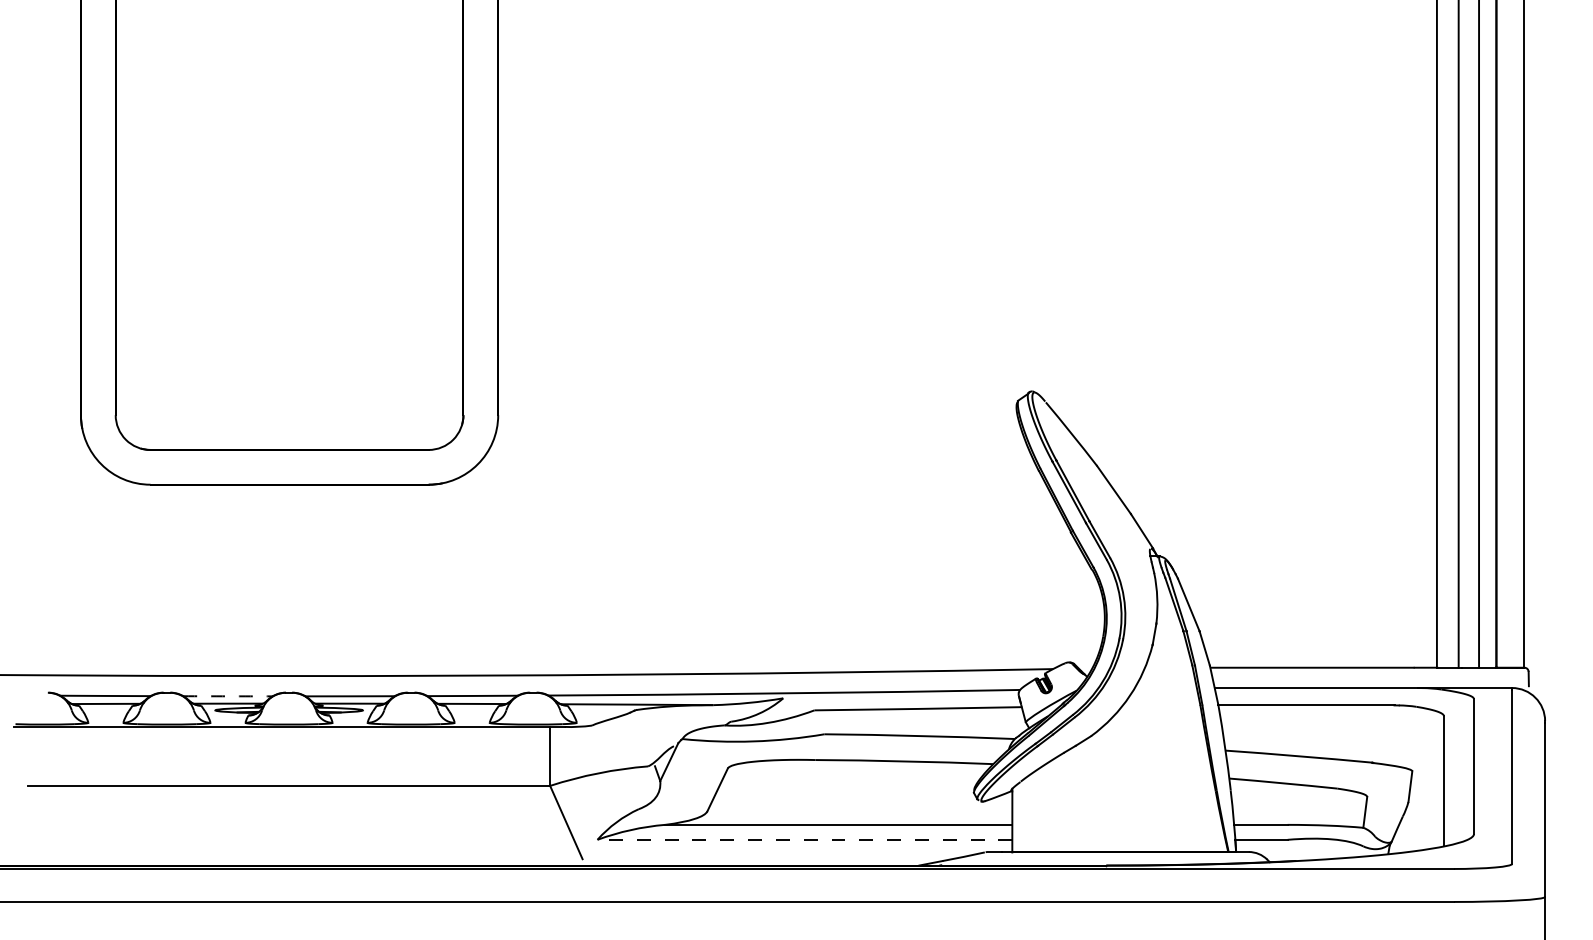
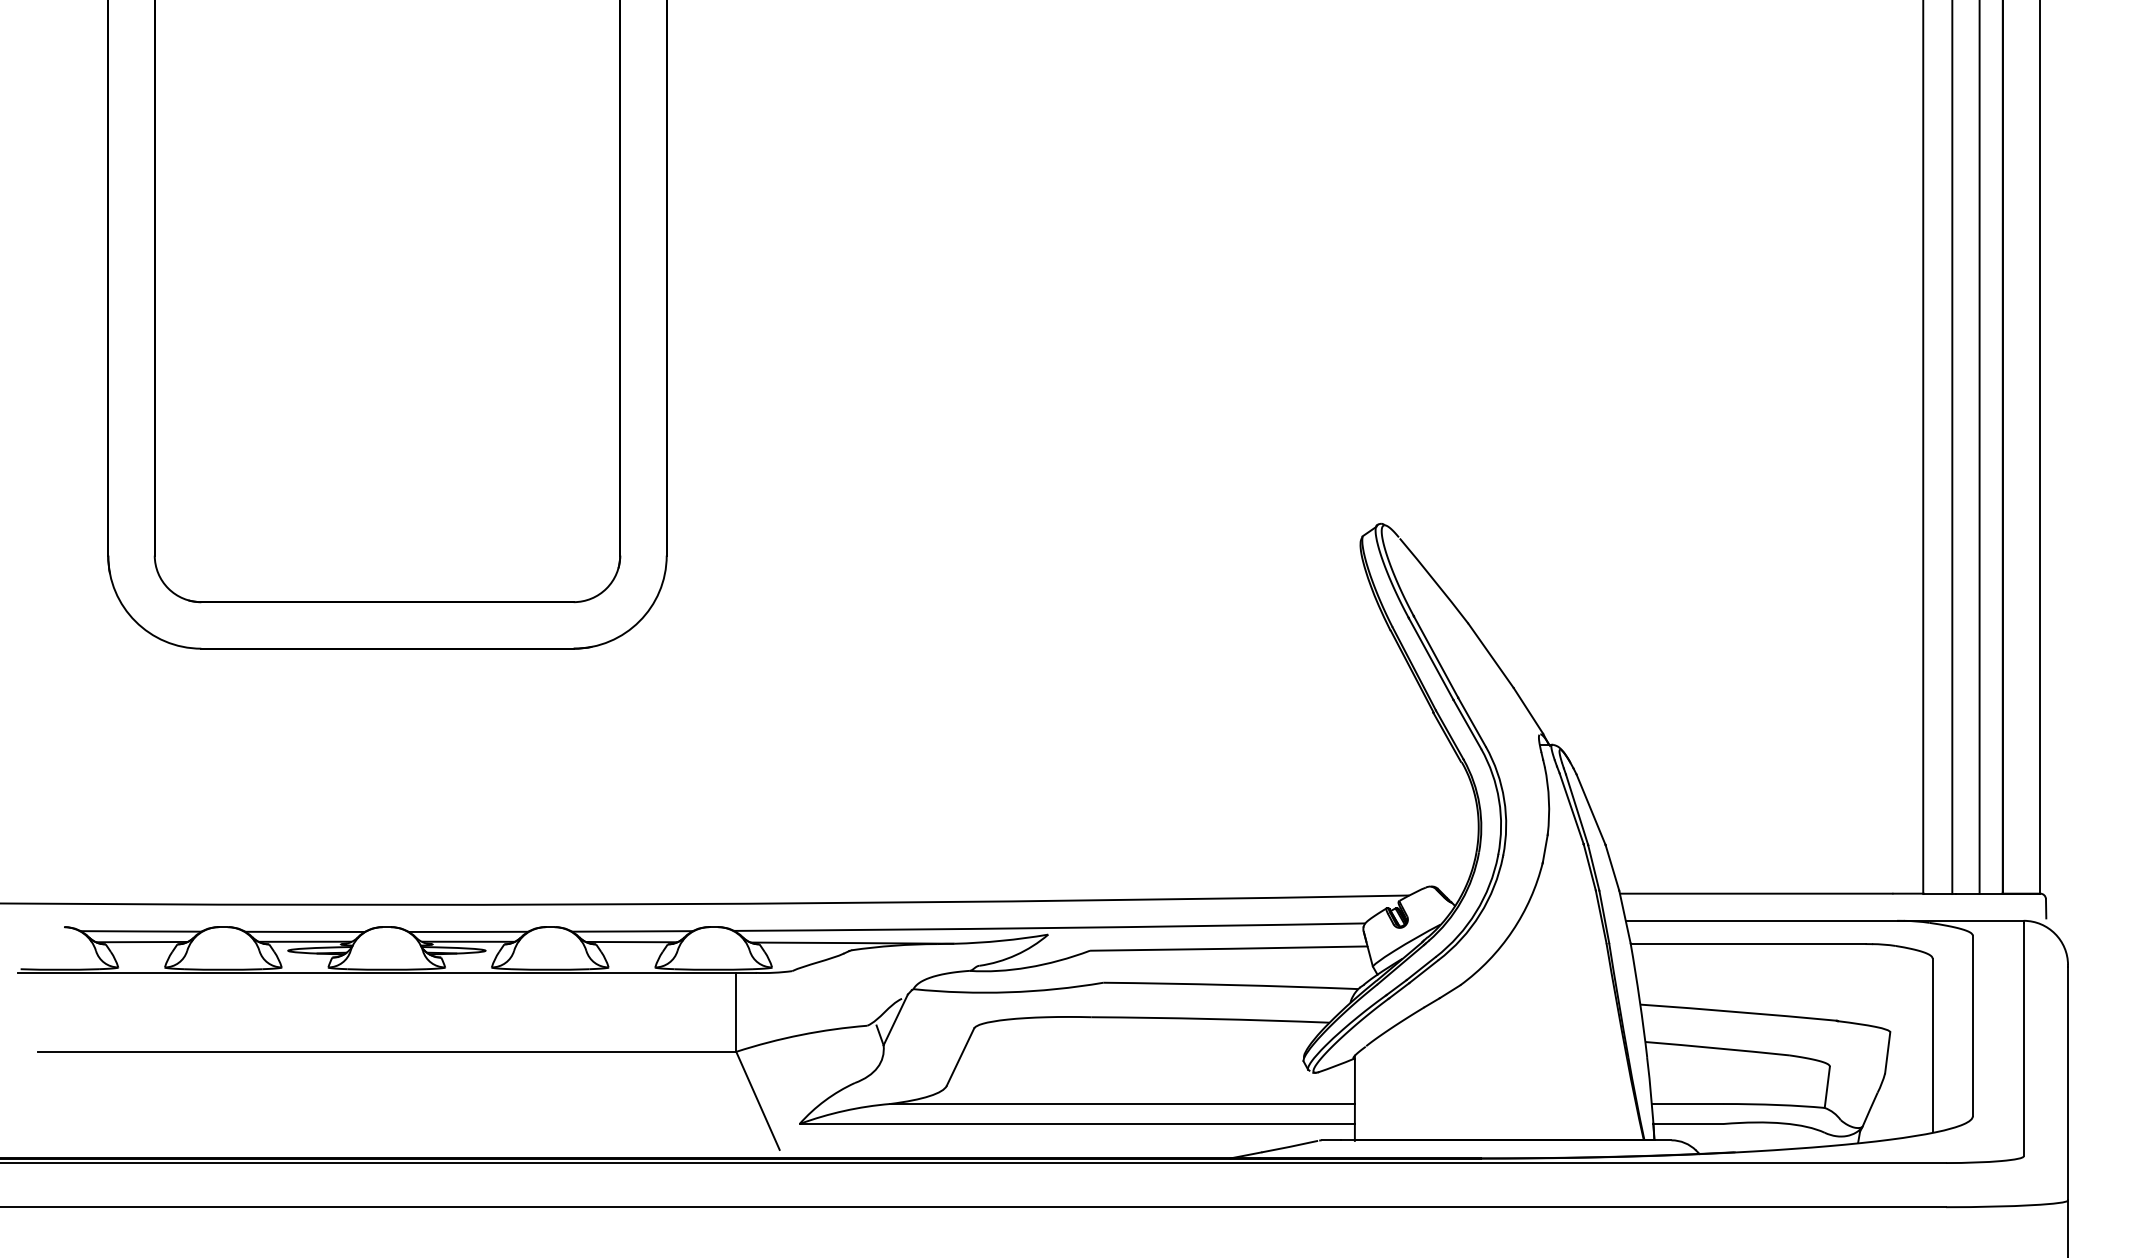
arc: (228, 695) -> (305, 931), dashed -> solid
line: (805, 840) -> (1077, 1124), dashed -> solid

